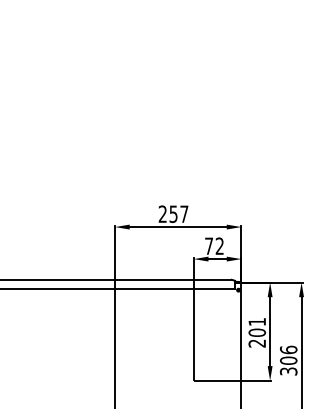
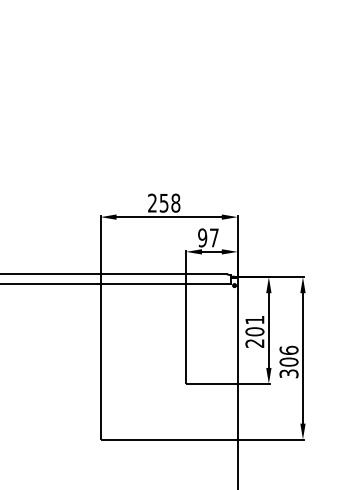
text: (184, 213) -> (175, 202), 257 -> 258
text: (214, 245) -> (208, 237), 72 -> 97

